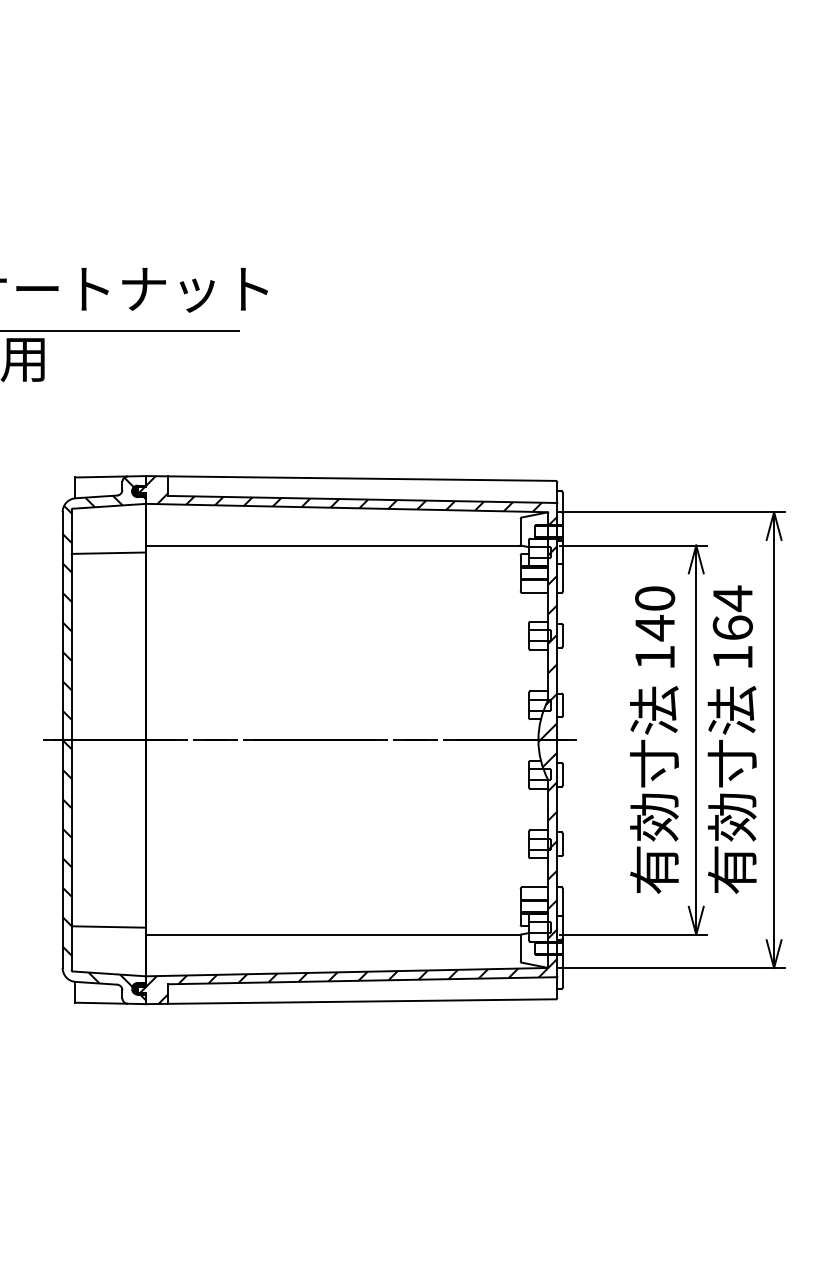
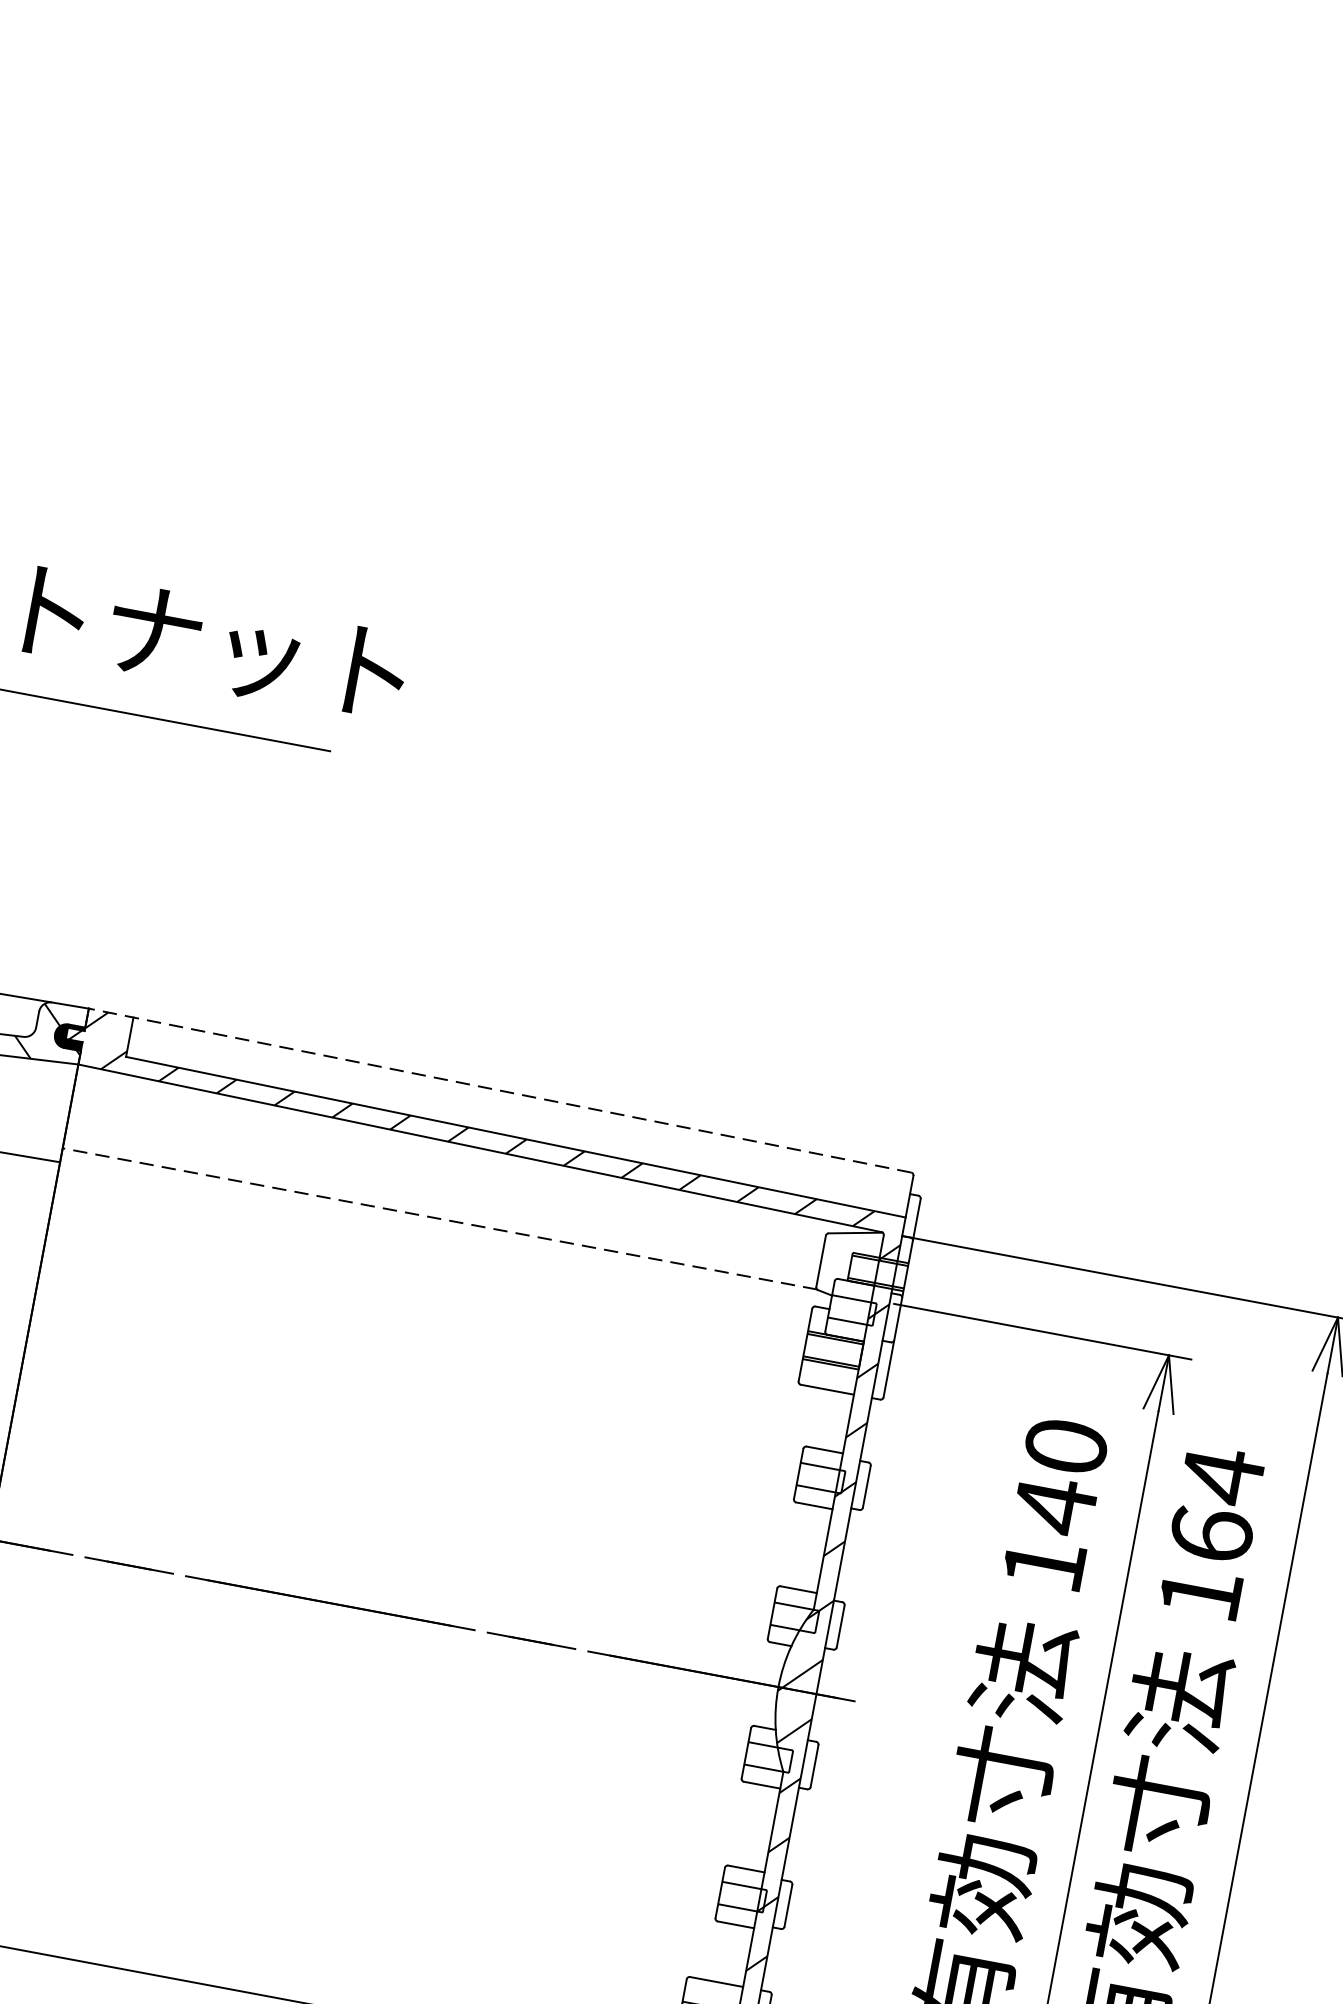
line: (350, 478) -> (499, 1090), solid -> dashed
line: (333, 545) -> (439, 1218), solid -> dashed

